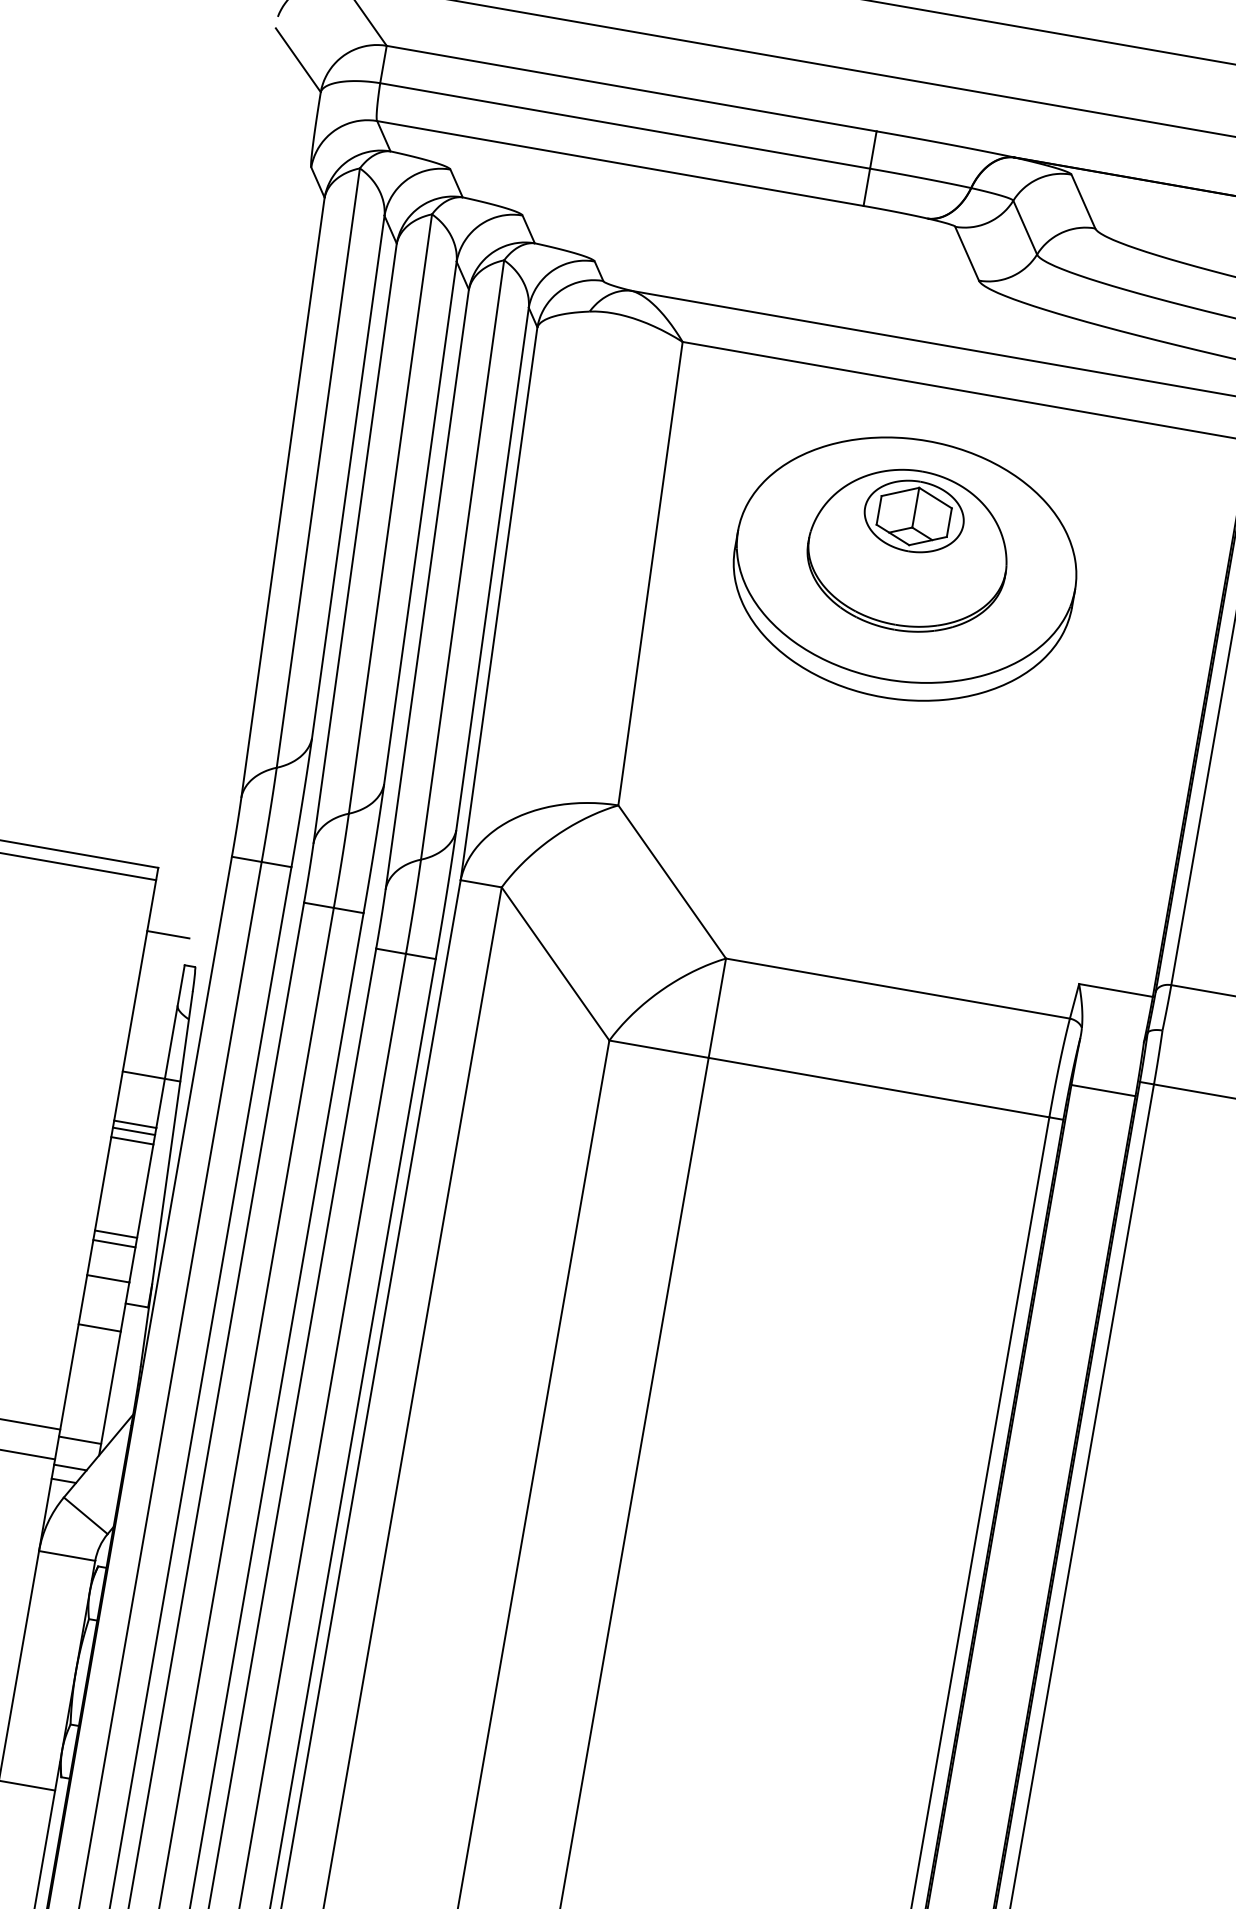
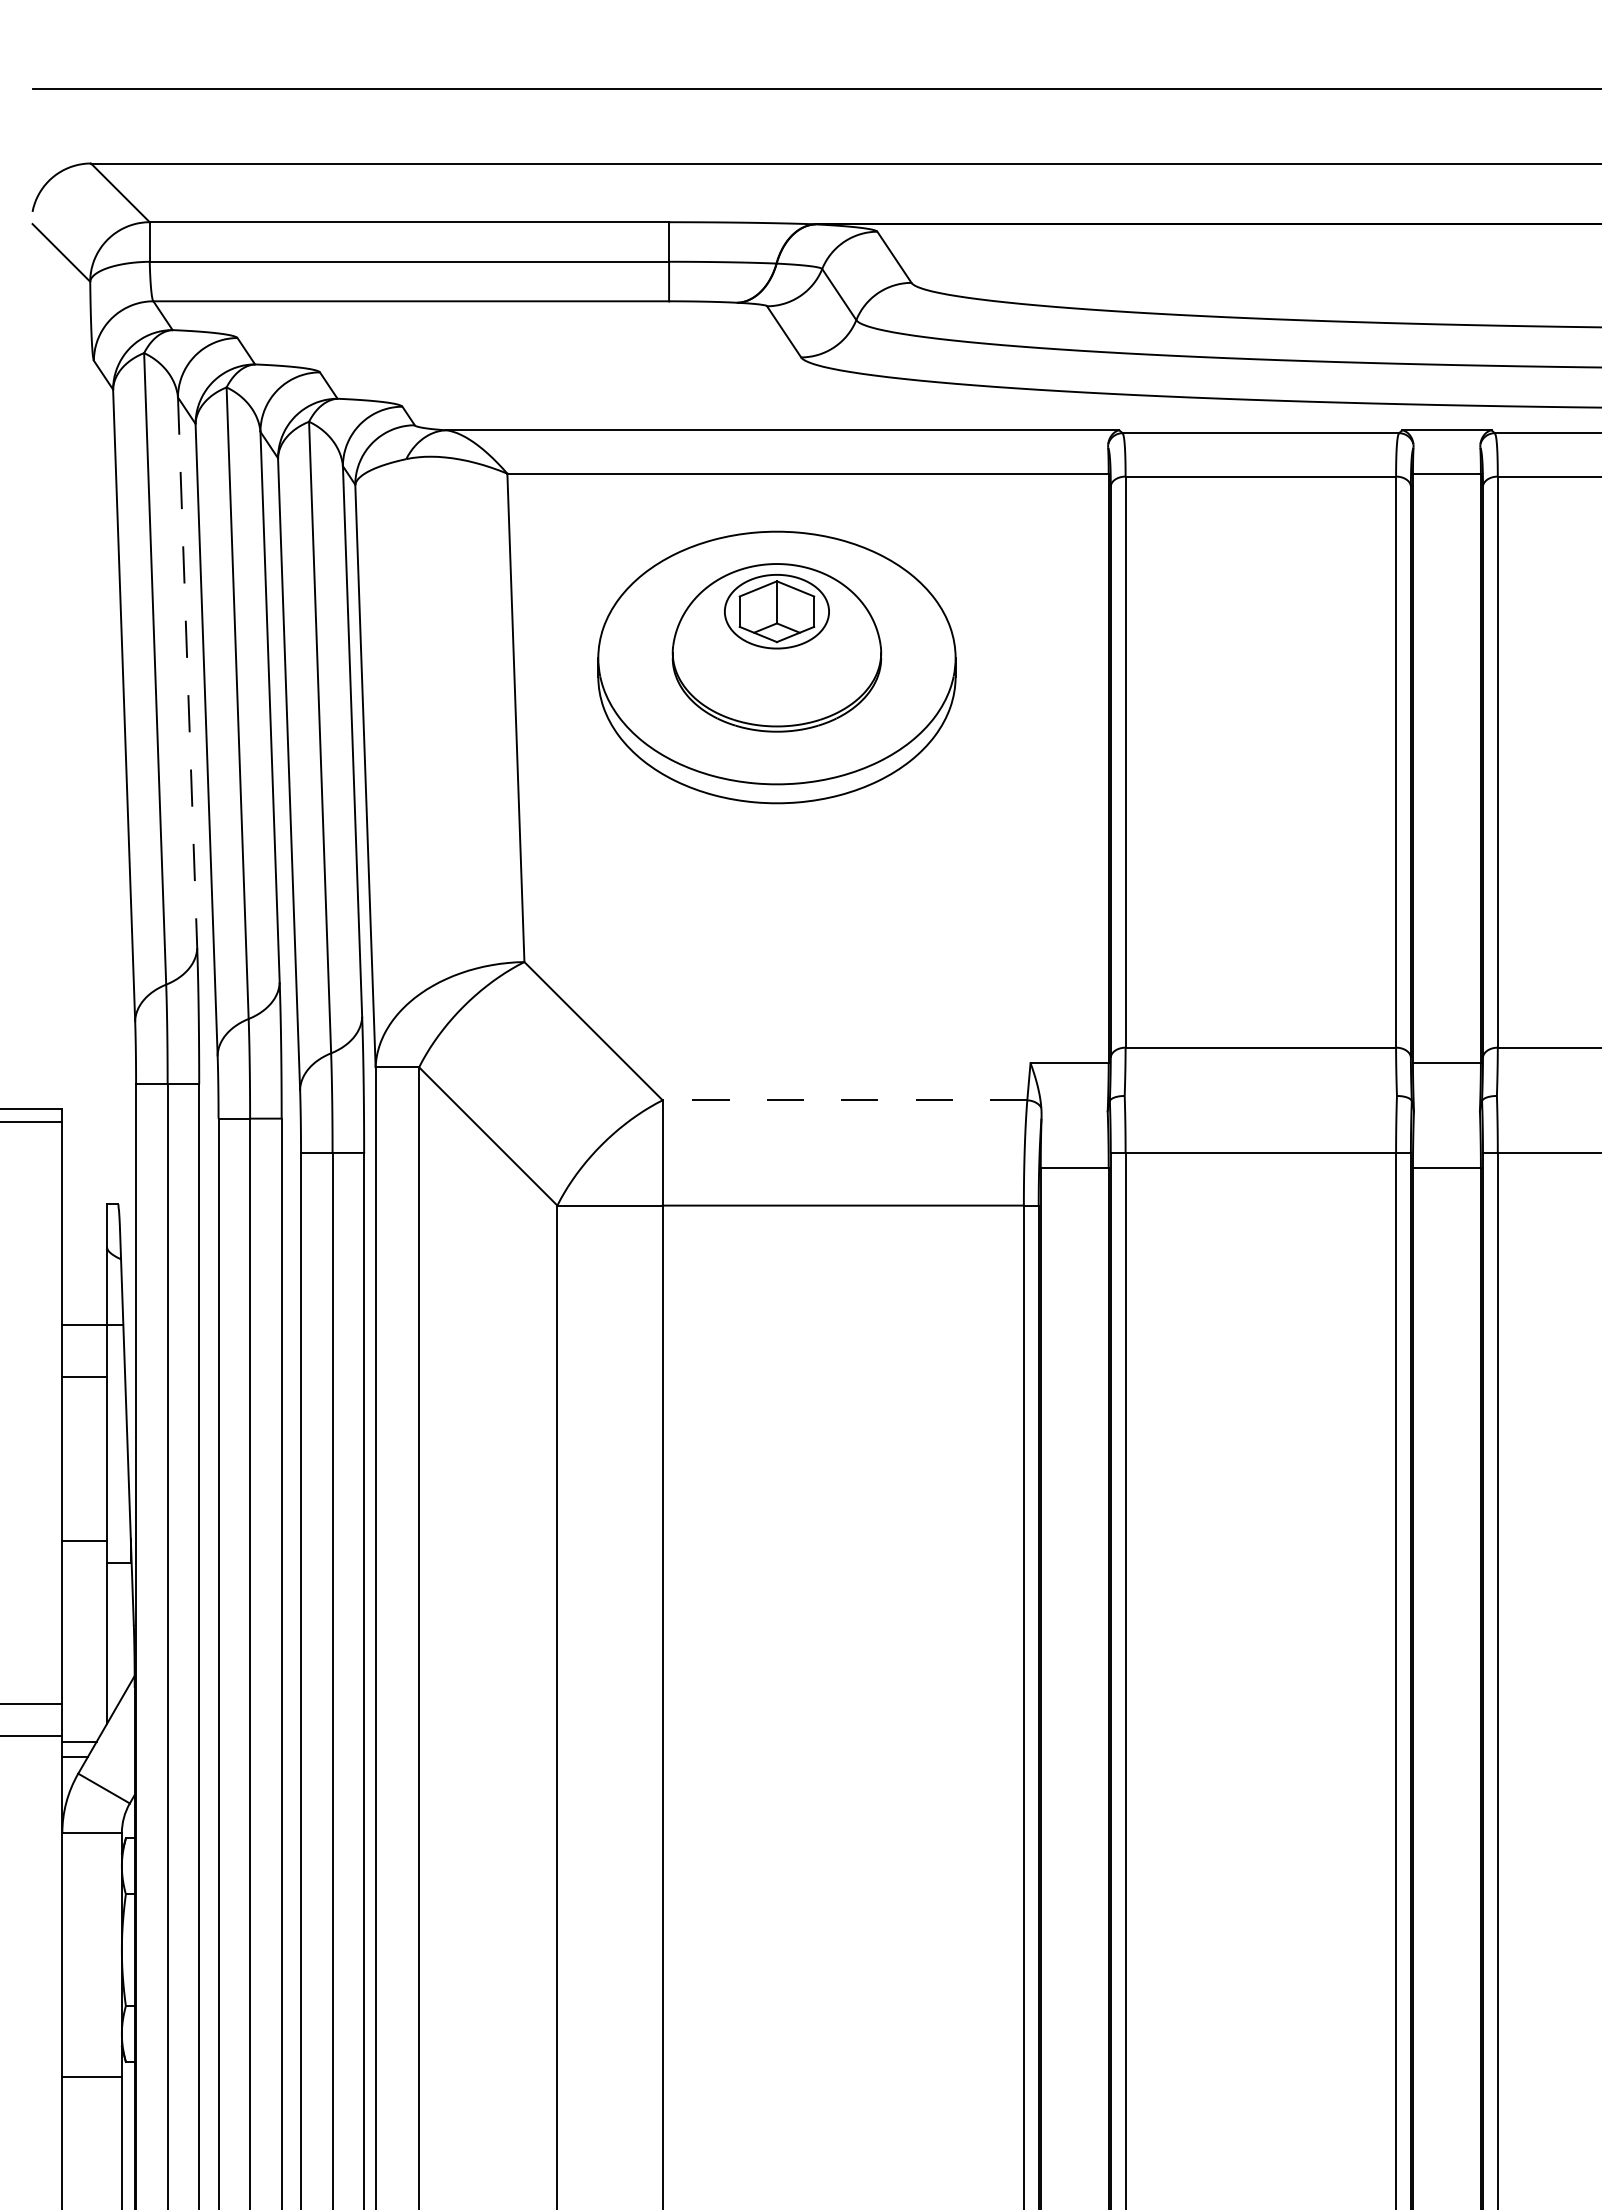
line: (348, 477) -> (187, 673), solid -> dashed
line: (168, 934) -> (84, 1175), removed
line: (897, 988) -> (844, 1100), solid -> dashed
line: (133, 1131) -> (84, 1384), removed
line: (132, 1140) -> (84, 1394), removed
line: (115, 1234) -> (84, 1493), removed
line: (114, 1243) -> (84, 1503), removed
line: (99, 1327) -> (84, 1592), removed
line: (80, 1439) -> (84, 1711), removed

